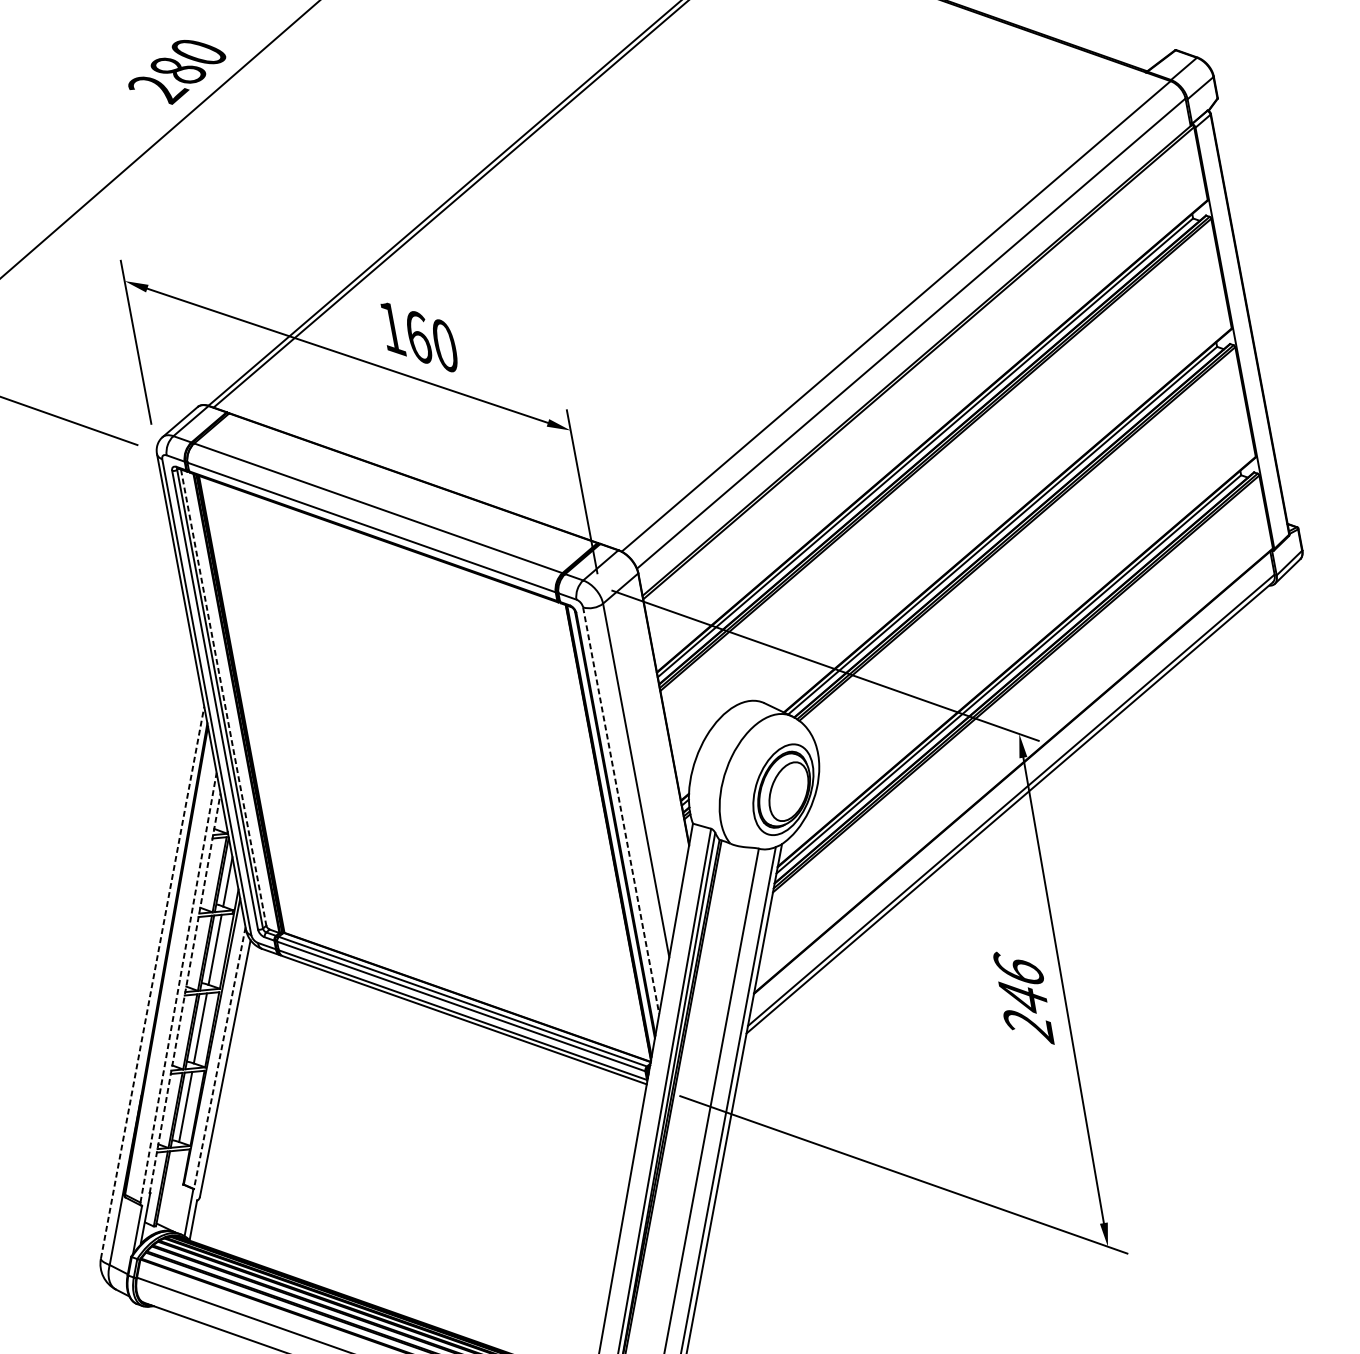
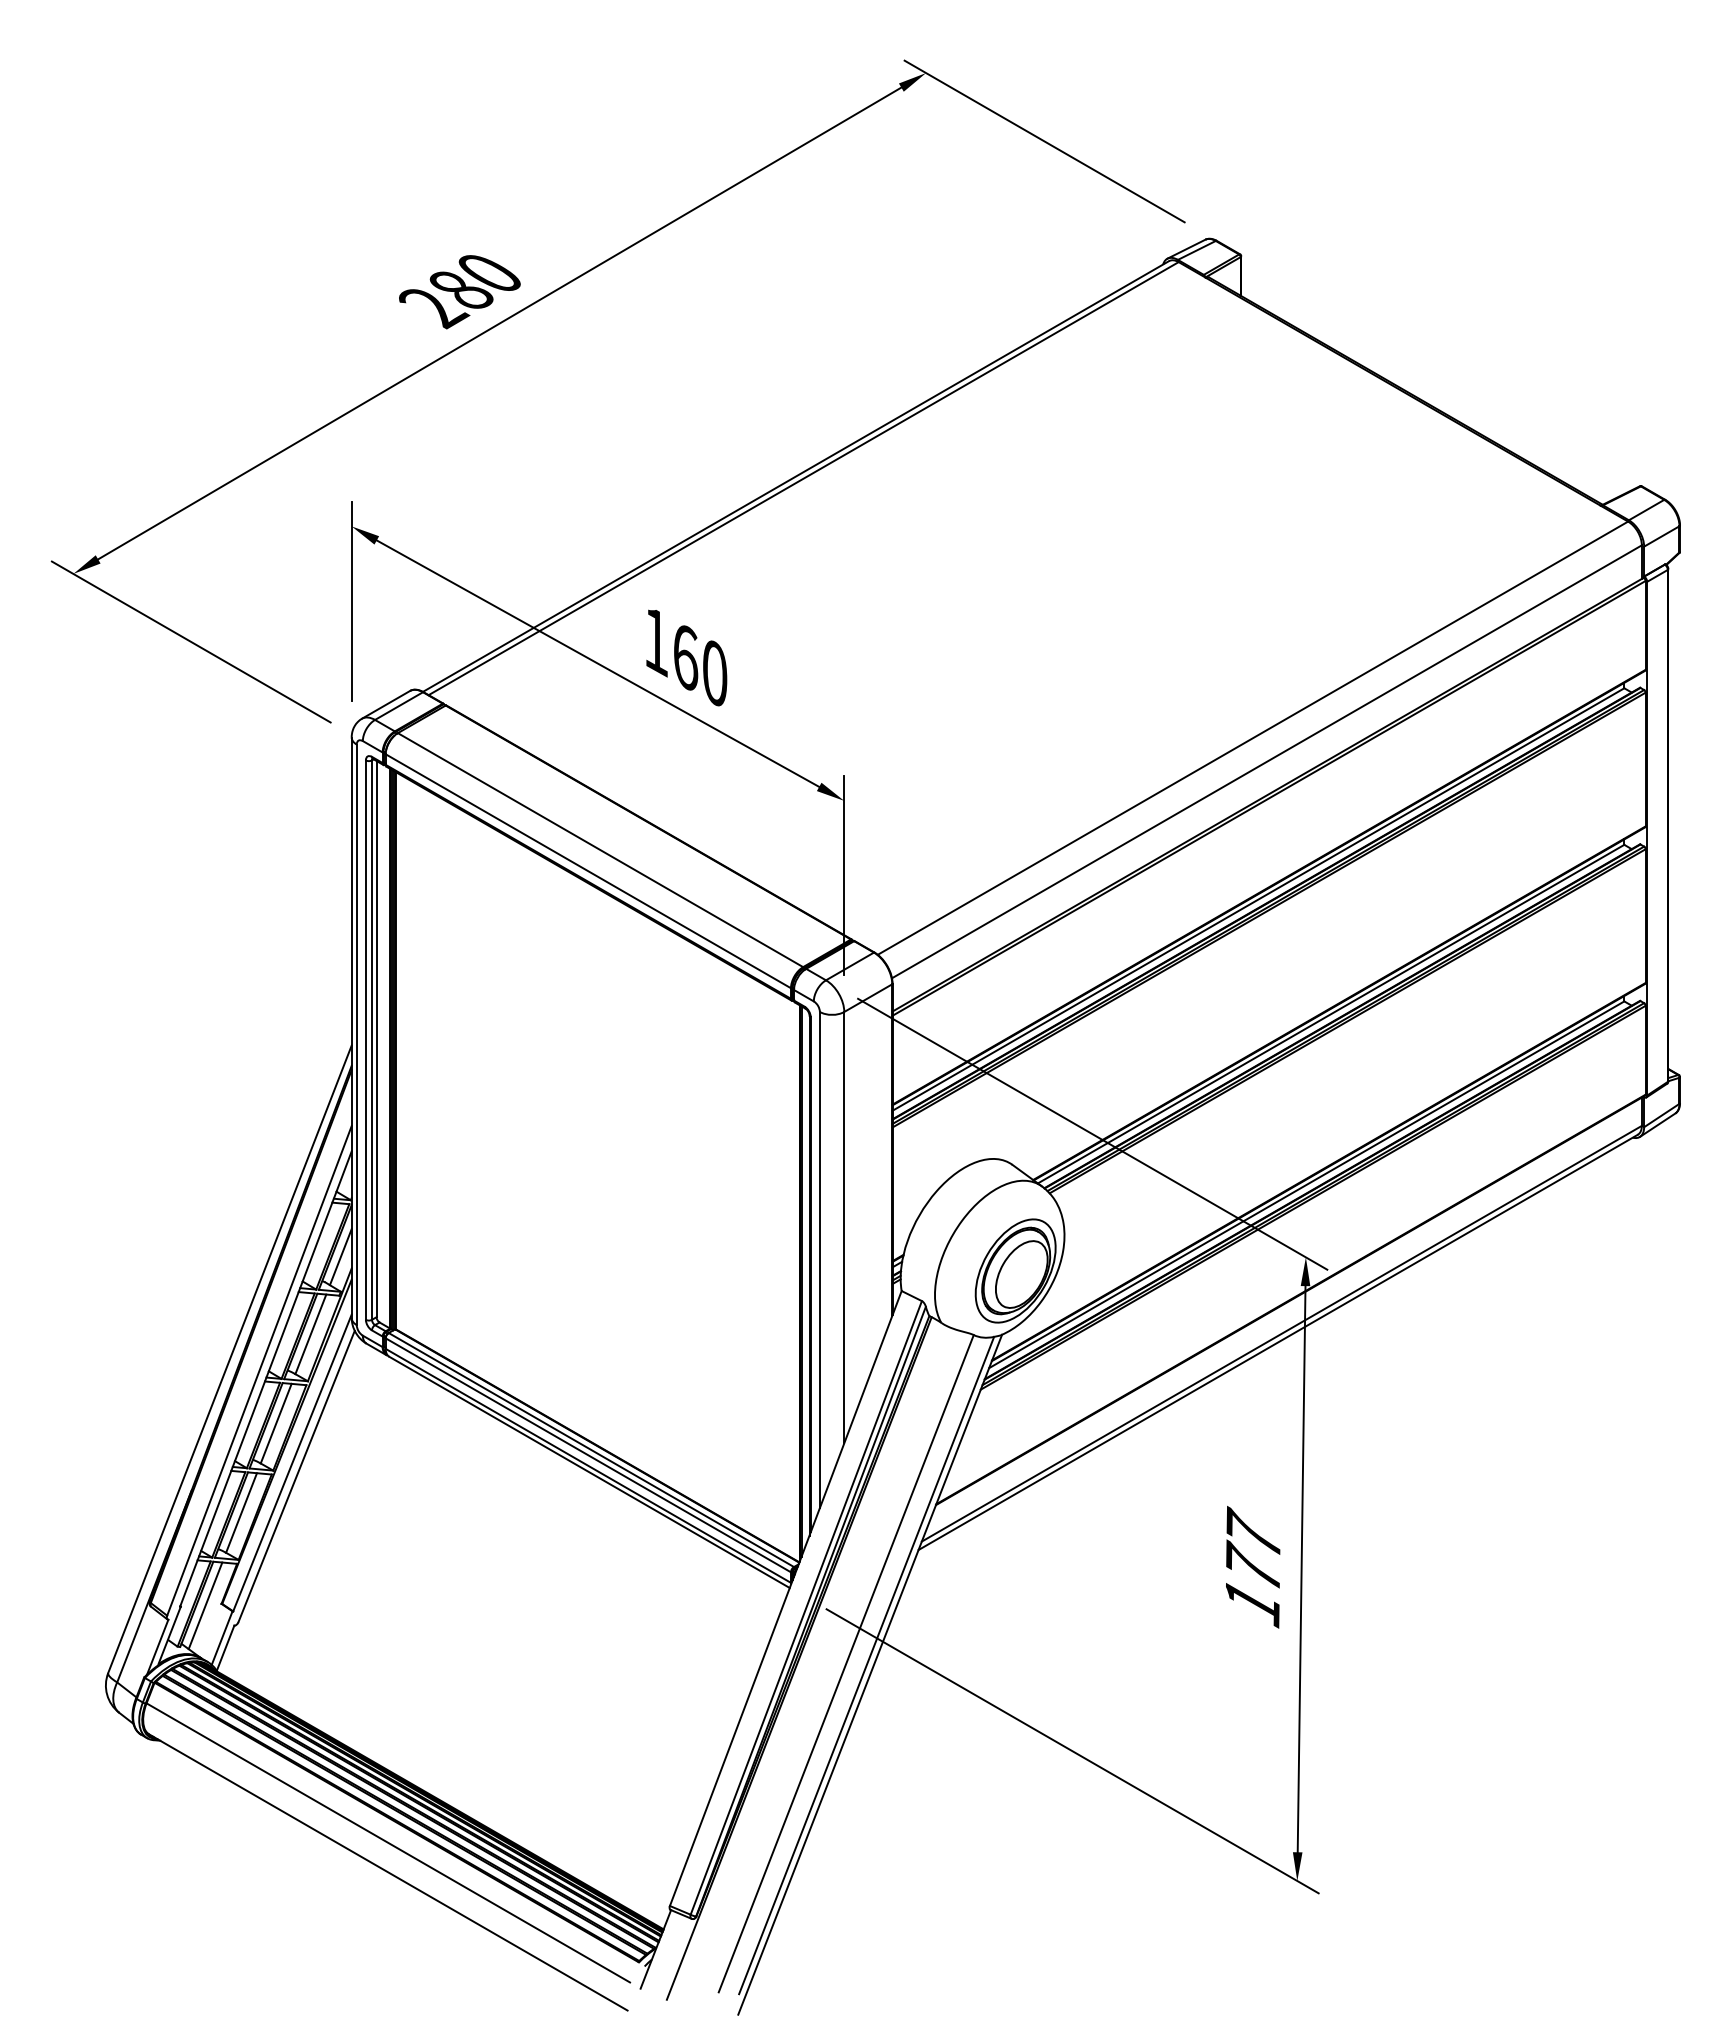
line: (223, 697) -> (376, 1039), dashed -> solid
line: (620, 811) -> (819, 1260), dashed -> solid
line: (152, 982) -> (229, 1359), dashed -> solid
line: (178, 987) -> (259, 1370), dashed -> solid
line: (185, 992) -> (266, 1378), dashed -> solid
text: (1024, 997) -> (1253, 1568), 246 -> 177
line: (219, 1057) -> (292, 1462), dashed -> solid
line: (170, 1188) -> (205, 1605), added

